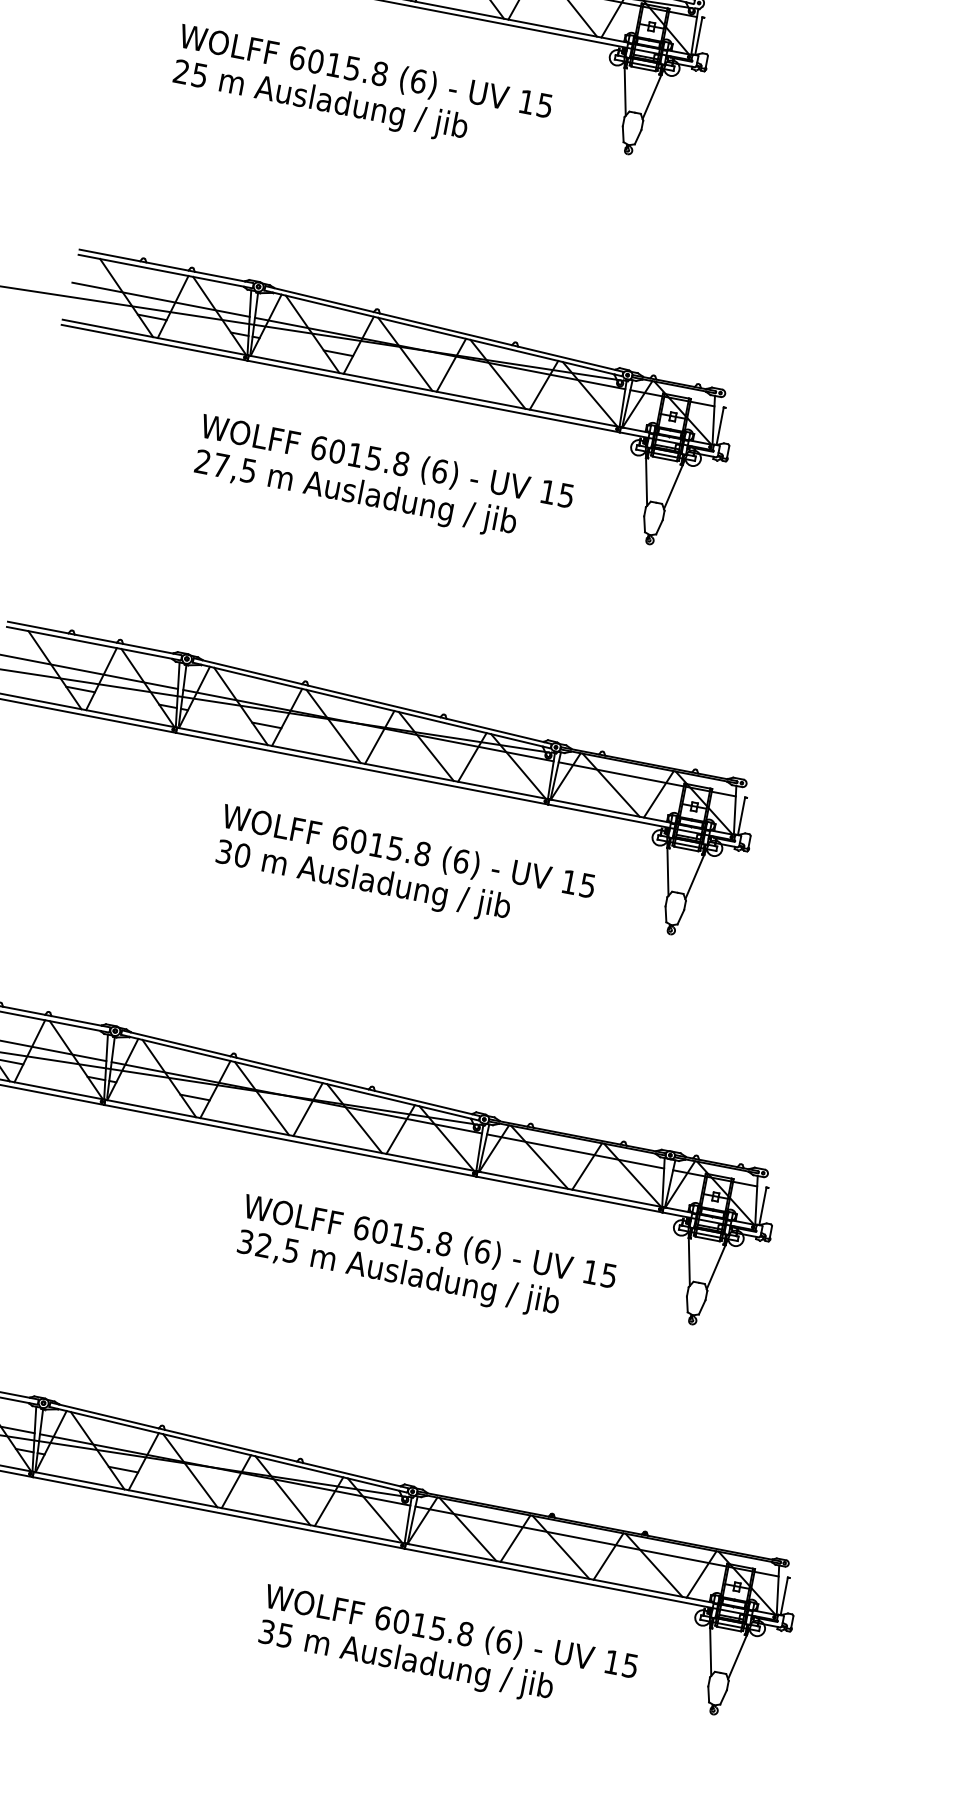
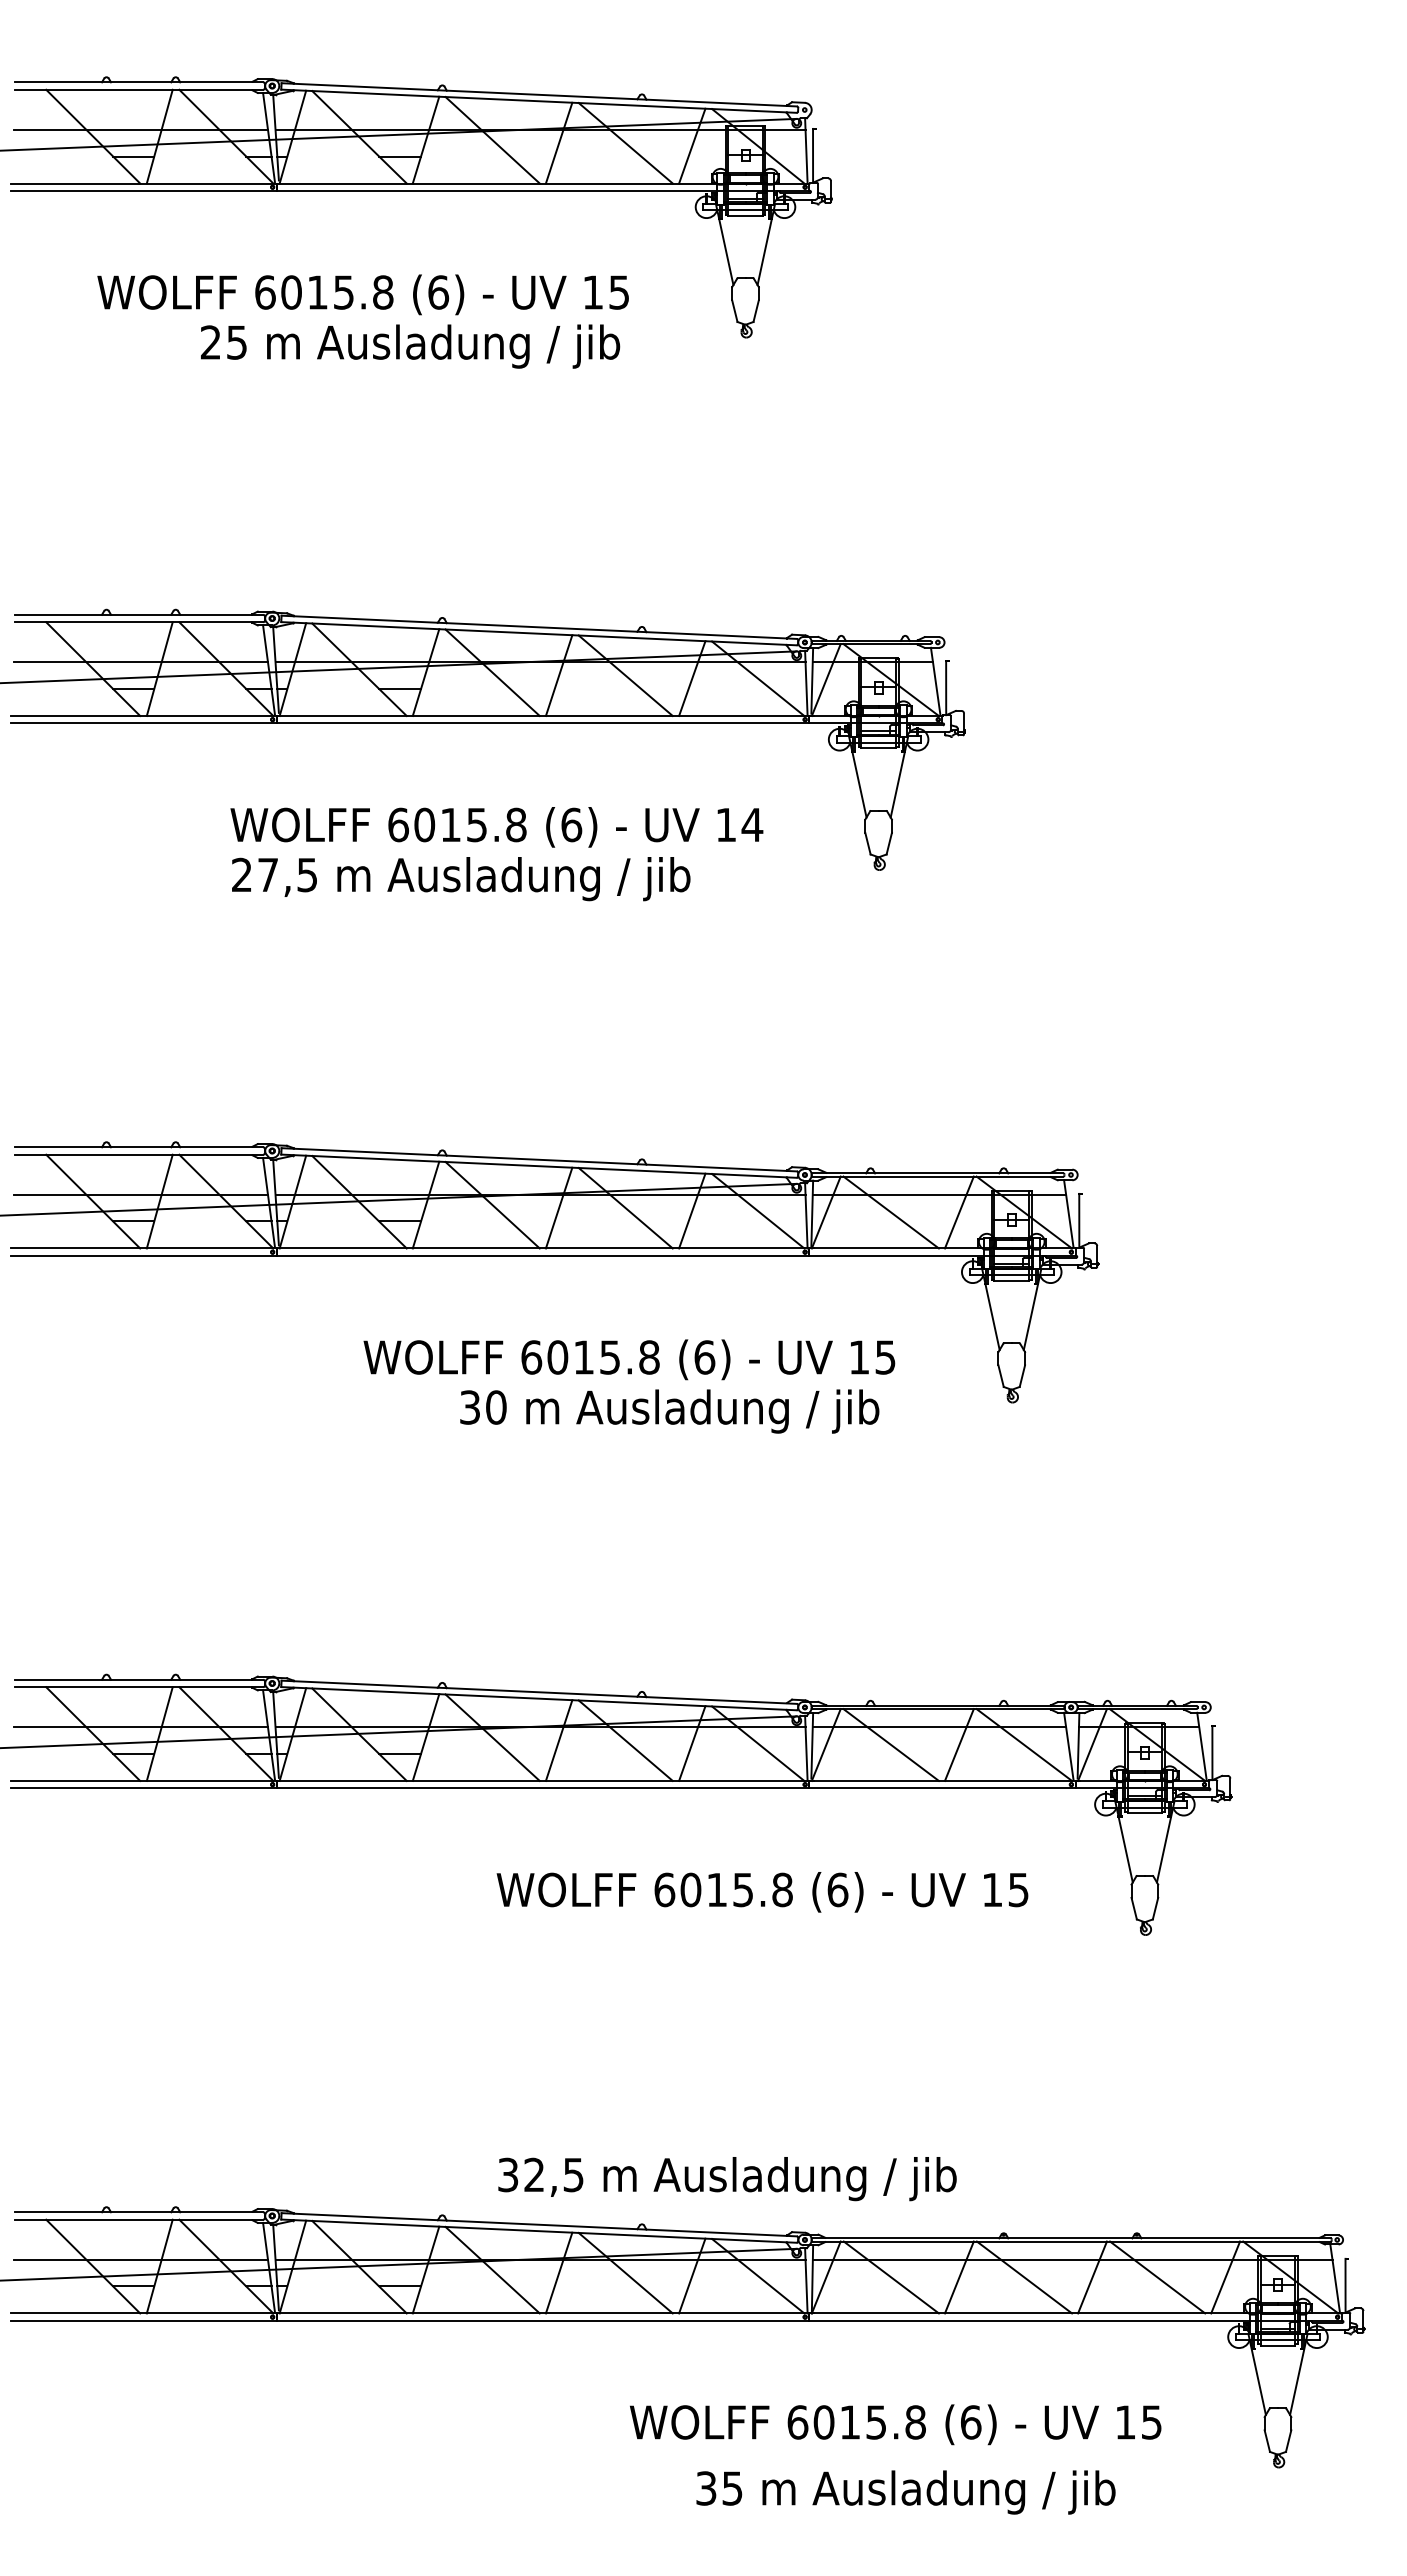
text: (320, 101) -> (410, 346), moved
text: (566, 496) -> (752, 825), 15 -> 14
text: (363, 881) -> (669, 1411), moved
text: (398, 1274) -> (727, 2179), moved
text: (405, 1661) -> (905, 2492), moved

